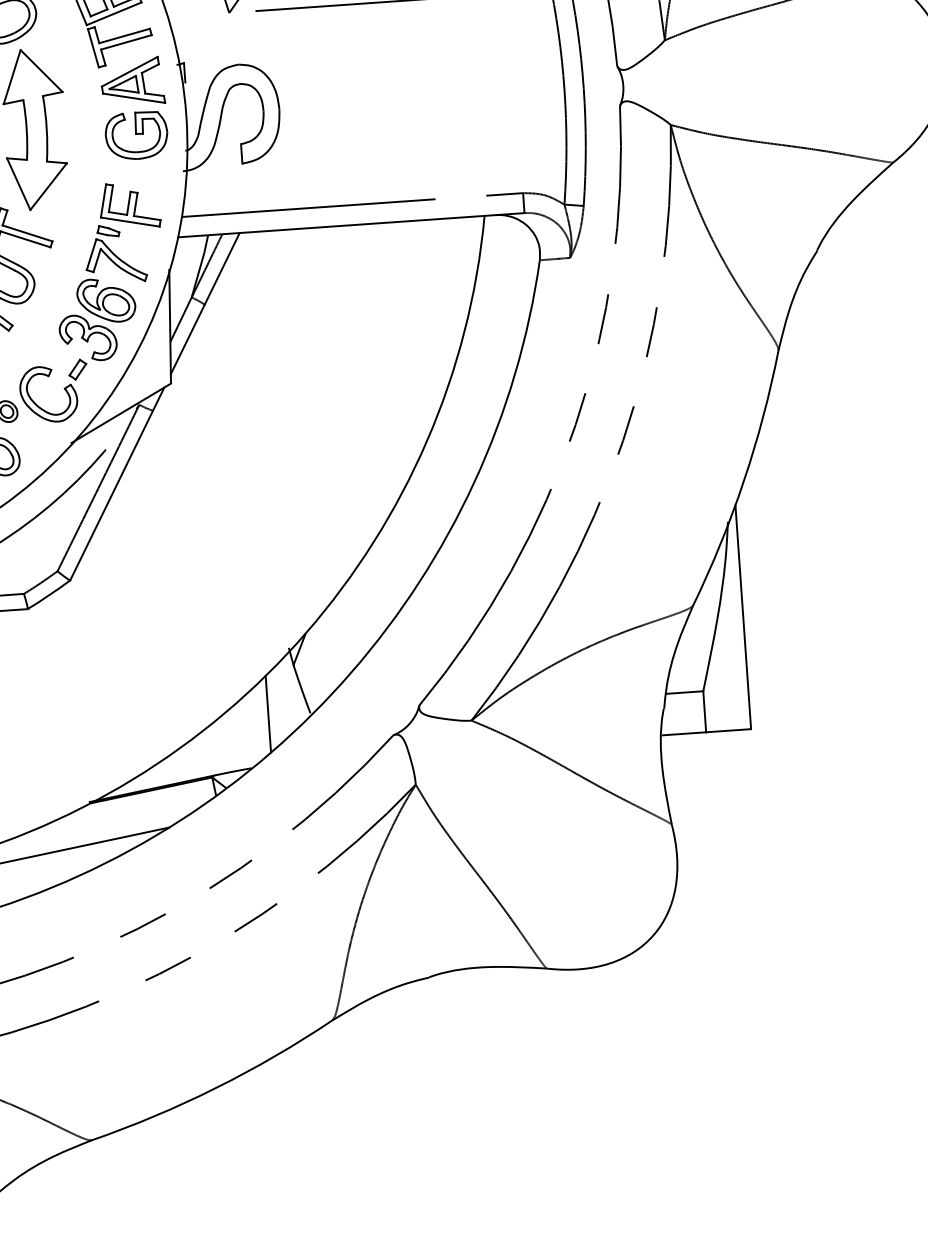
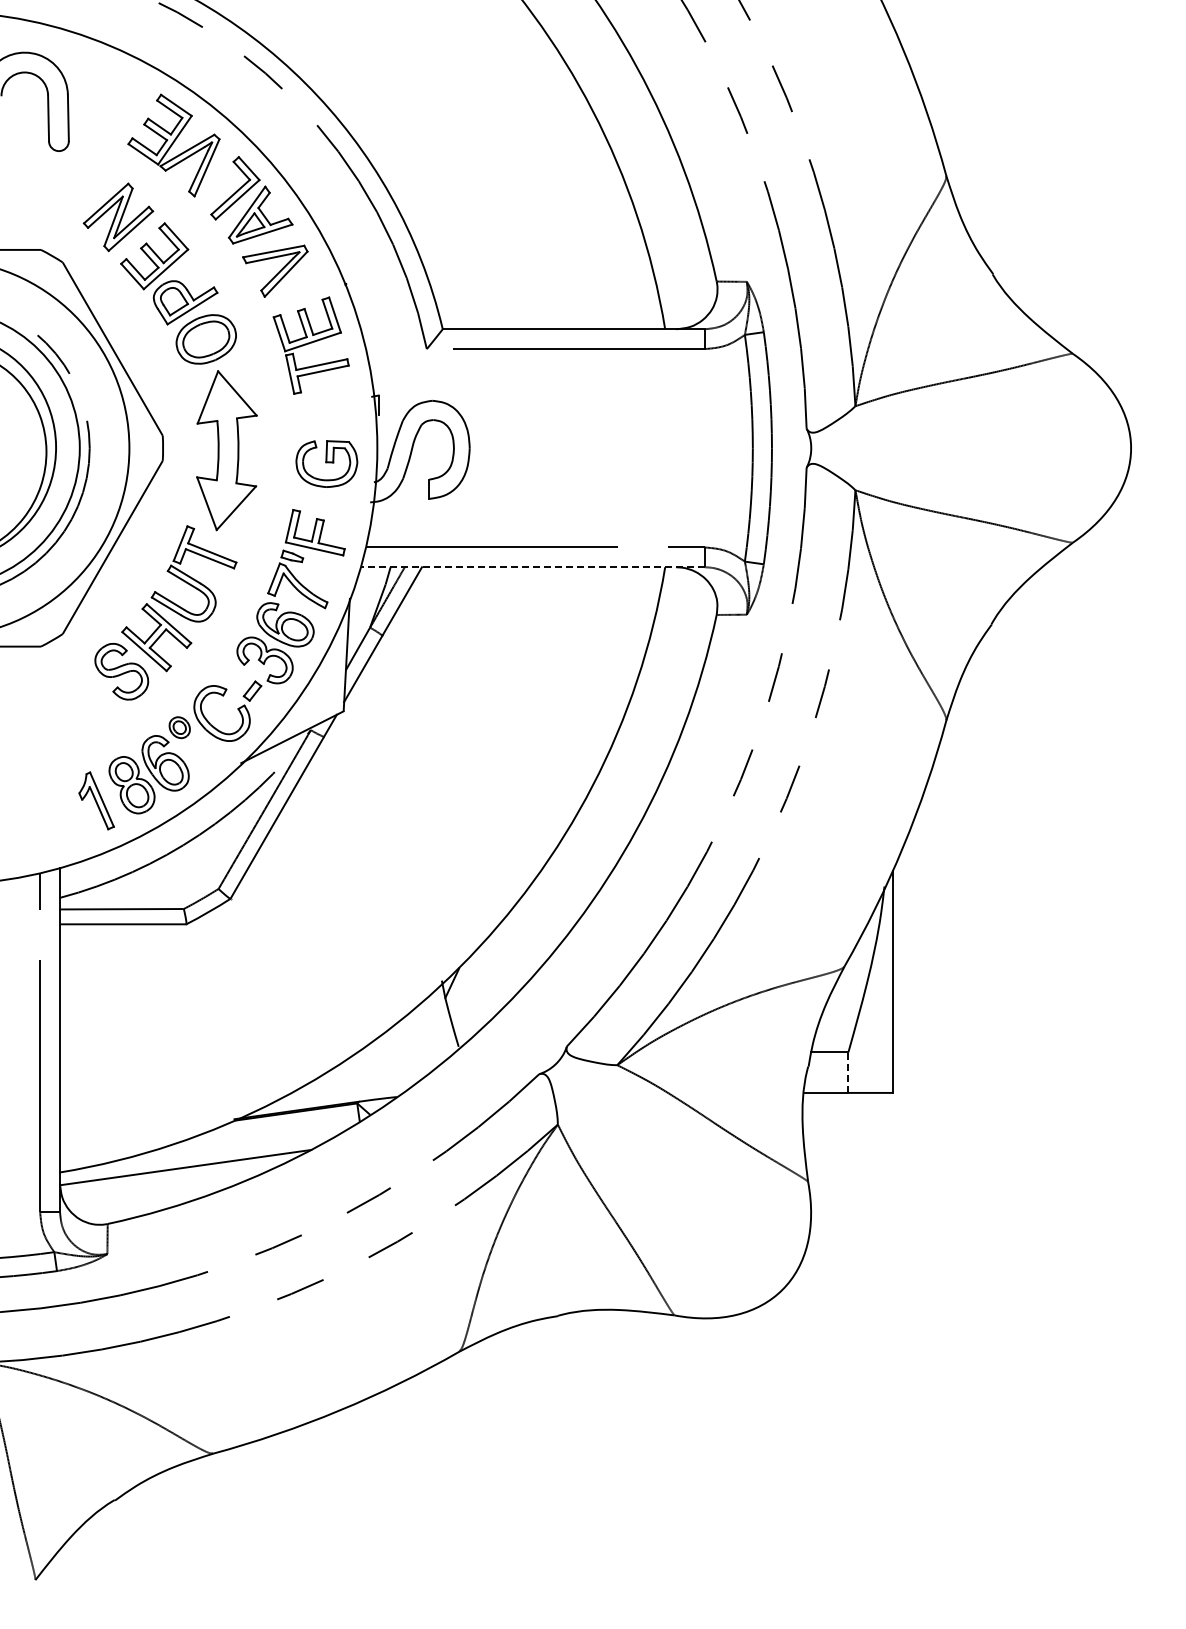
part: (132, 81) -> (326, 410), removed
line: (351, 225) -> (532, 567), solid -> dashed
line: (704, 711) -> (848, 1072), solid -> dashed
line: (268, 713) -> (417, 1044), removed

